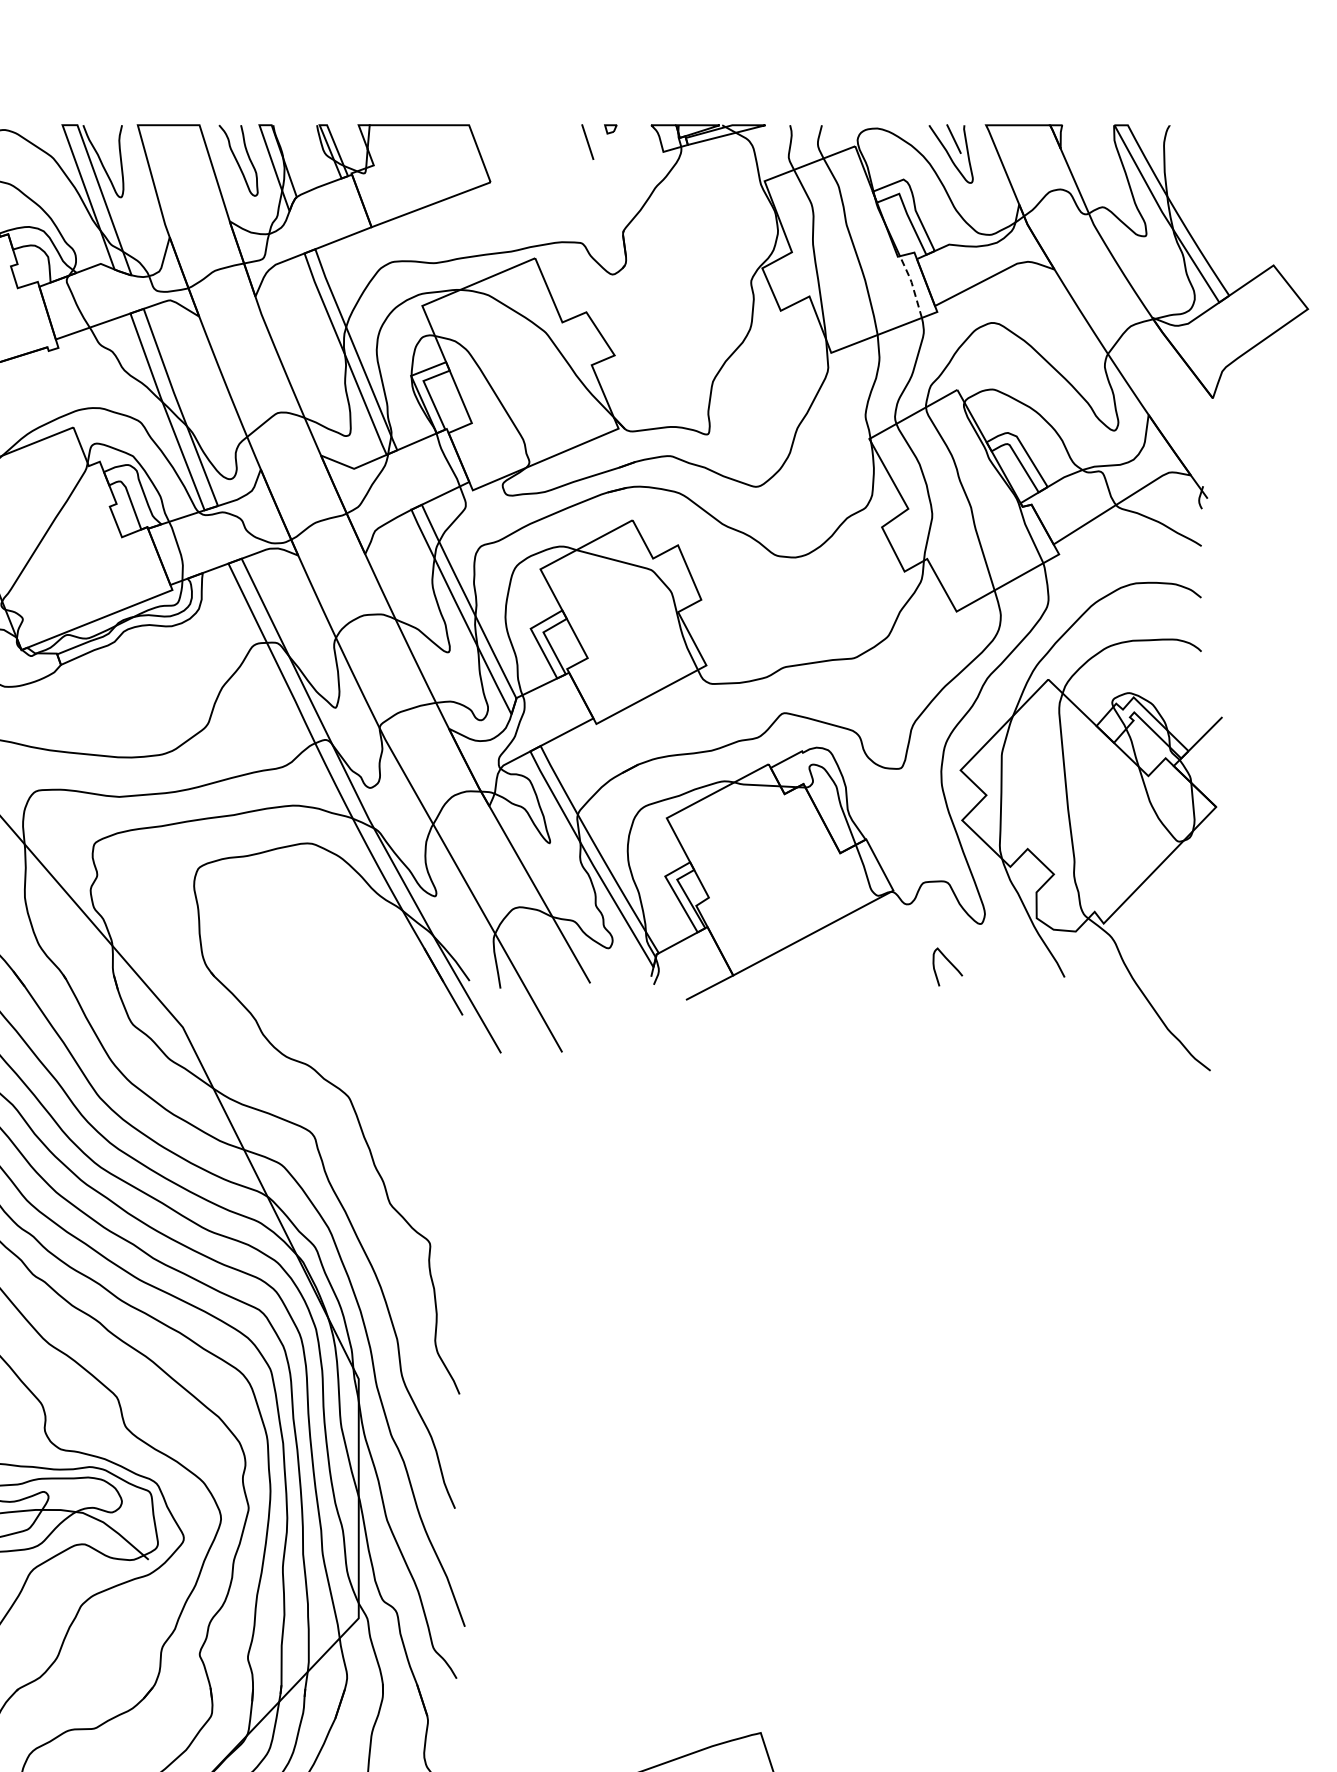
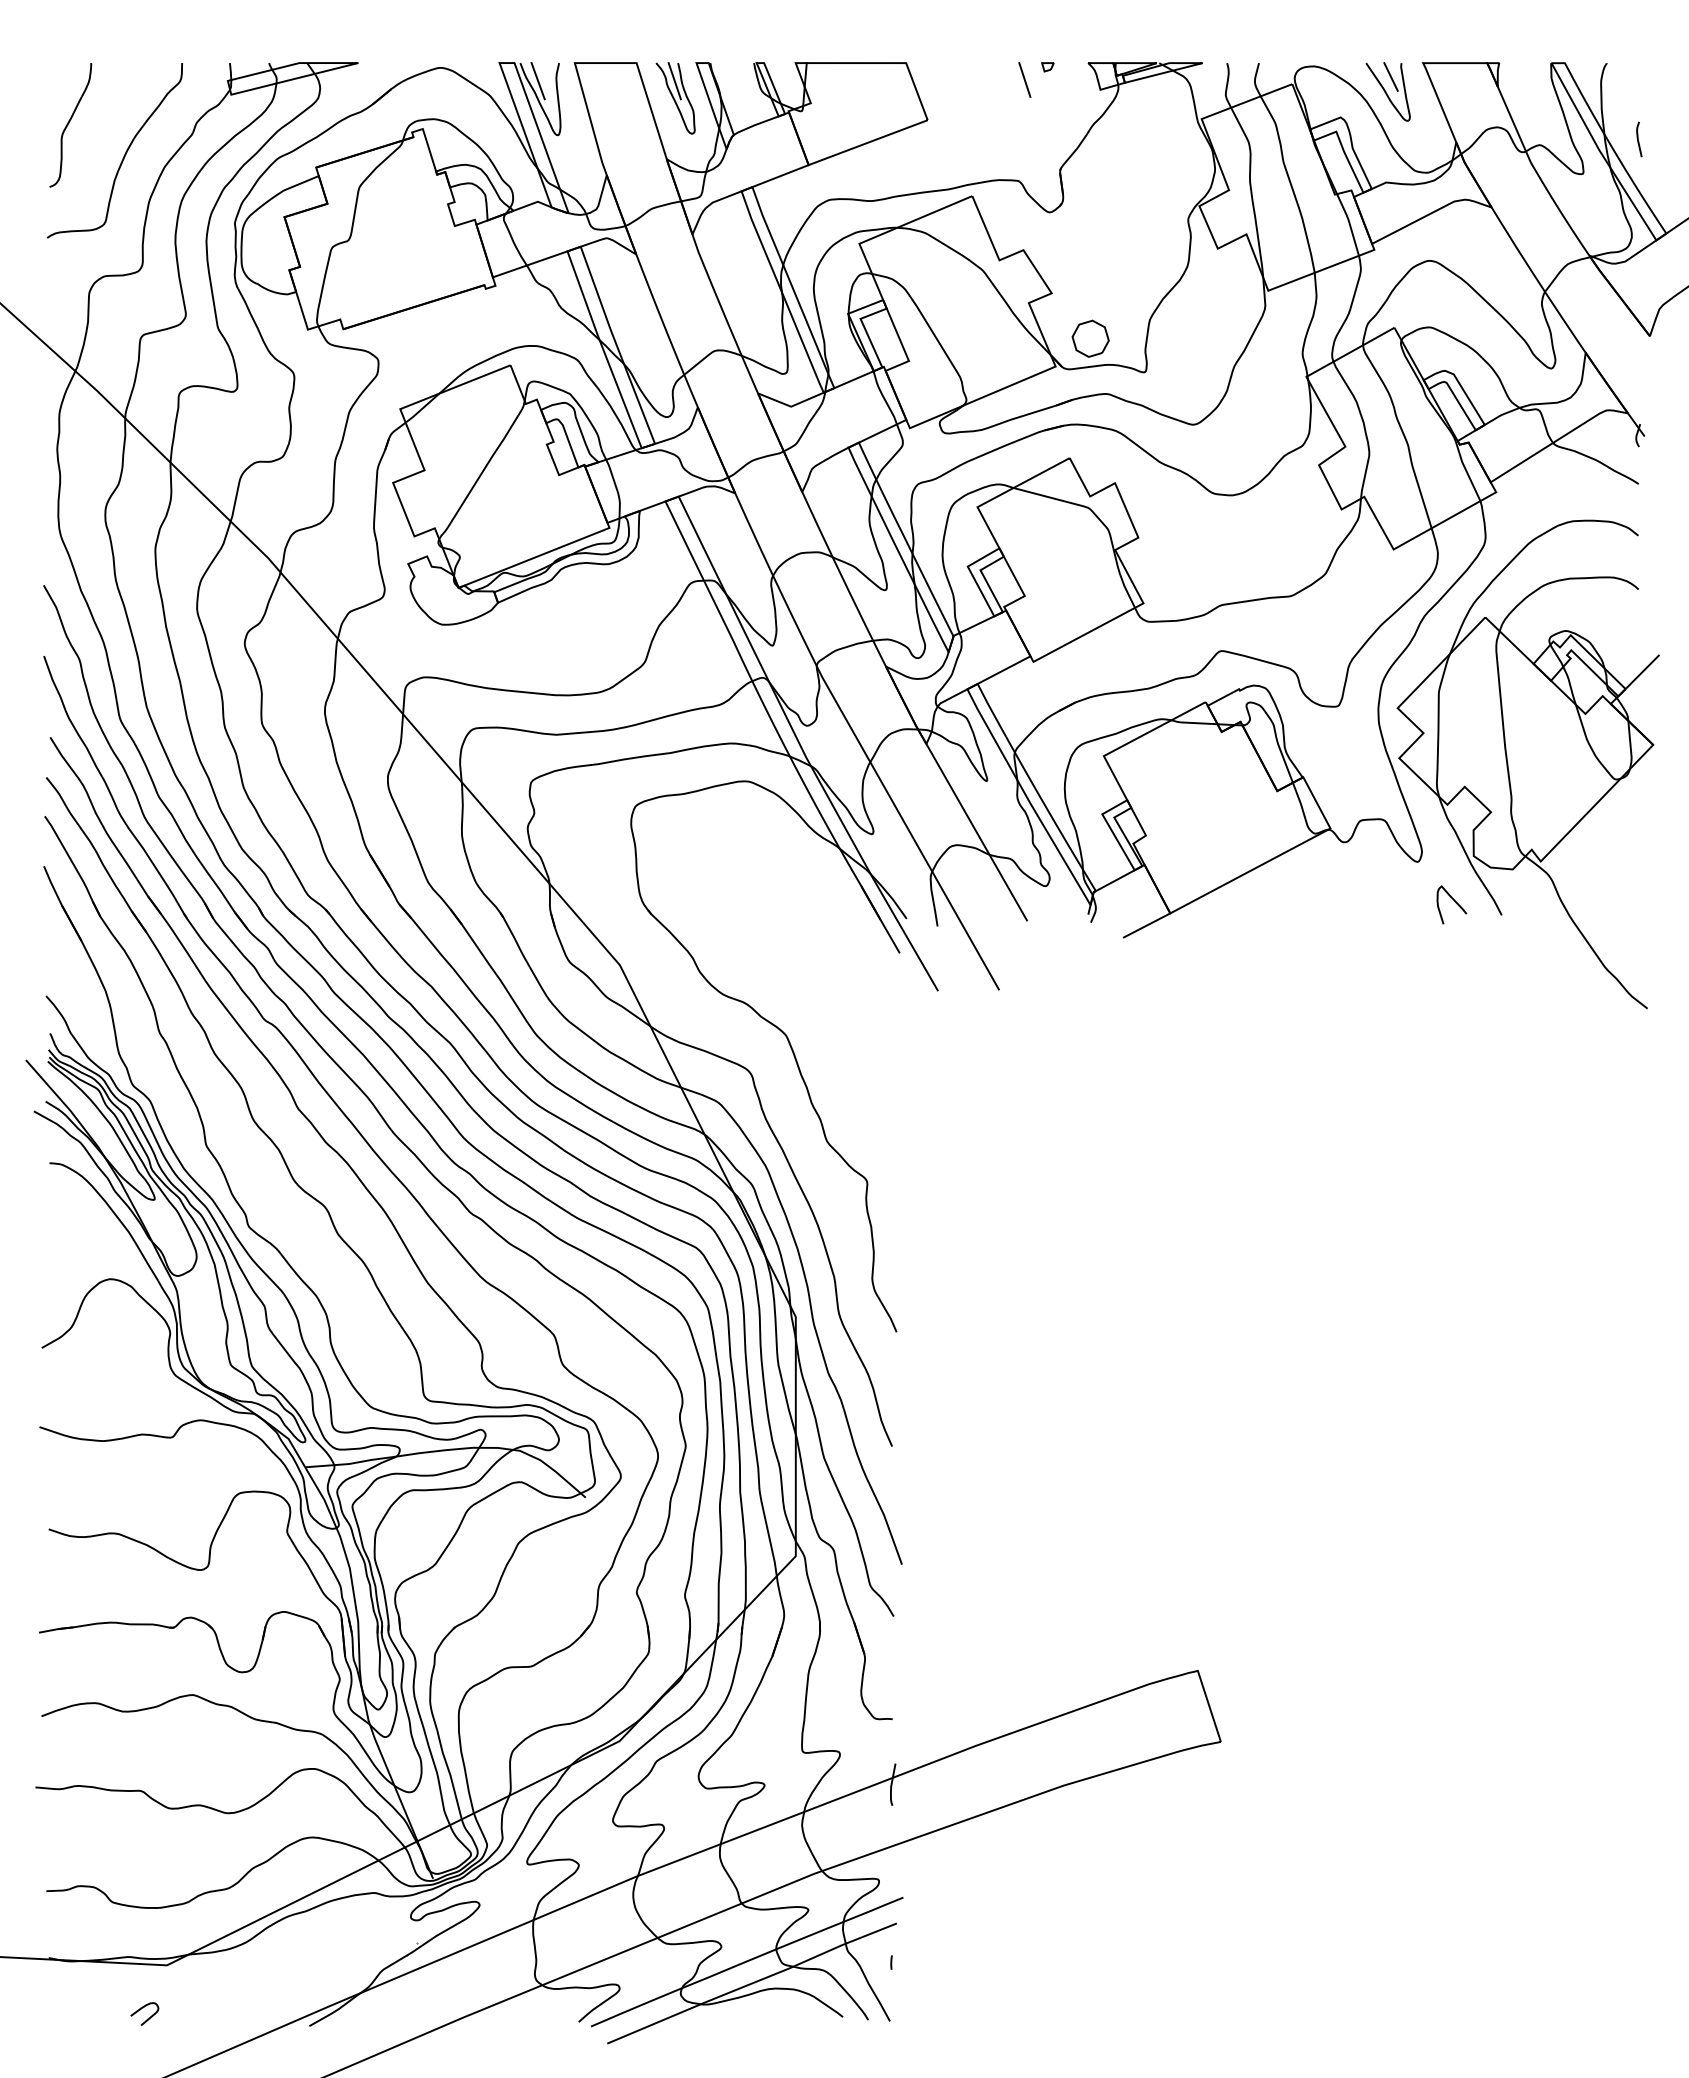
line: (100, 143) -> (537, 81), added
line: (237, 143) -> (674, 81), added
curve: (1201, 201) -> (1638, 139), added
line: (912, 284) -> (1349, 222), dashed -> solid
part: (653, 400) -> (1090, 338), added
curve: (950, 963) -> (1454, 901), moved

